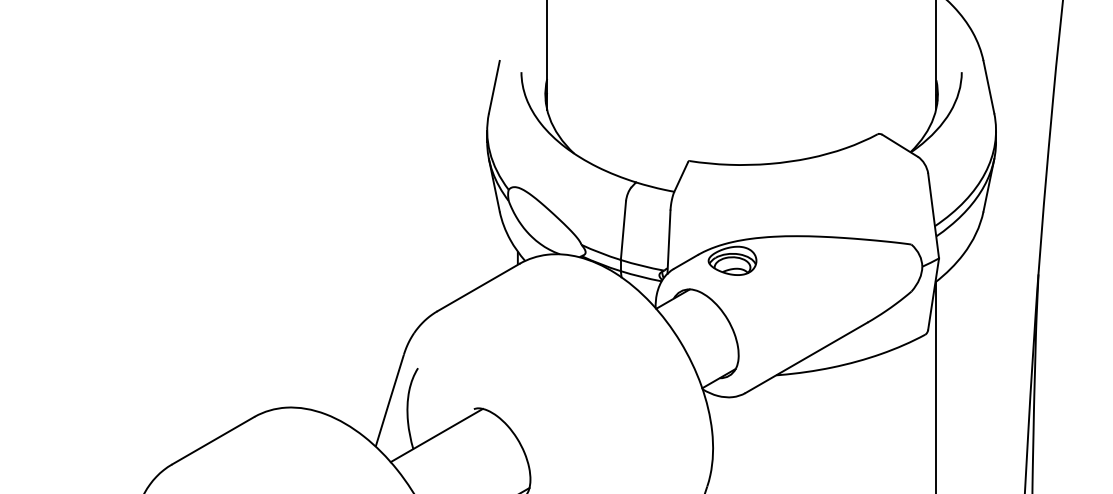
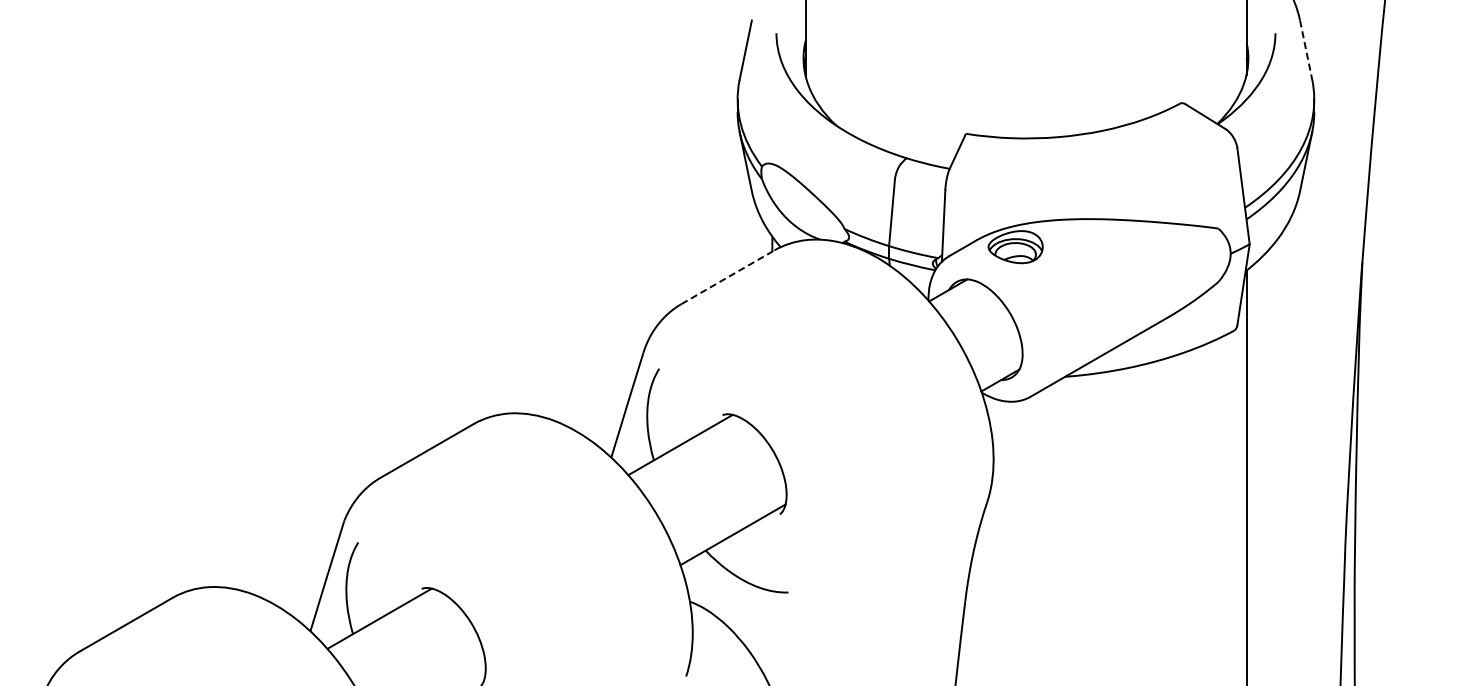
line: (989, 87) -> (1306, 50), solid -> dashed
line: (478, 287) -> (727, 277), solid -> dashed

